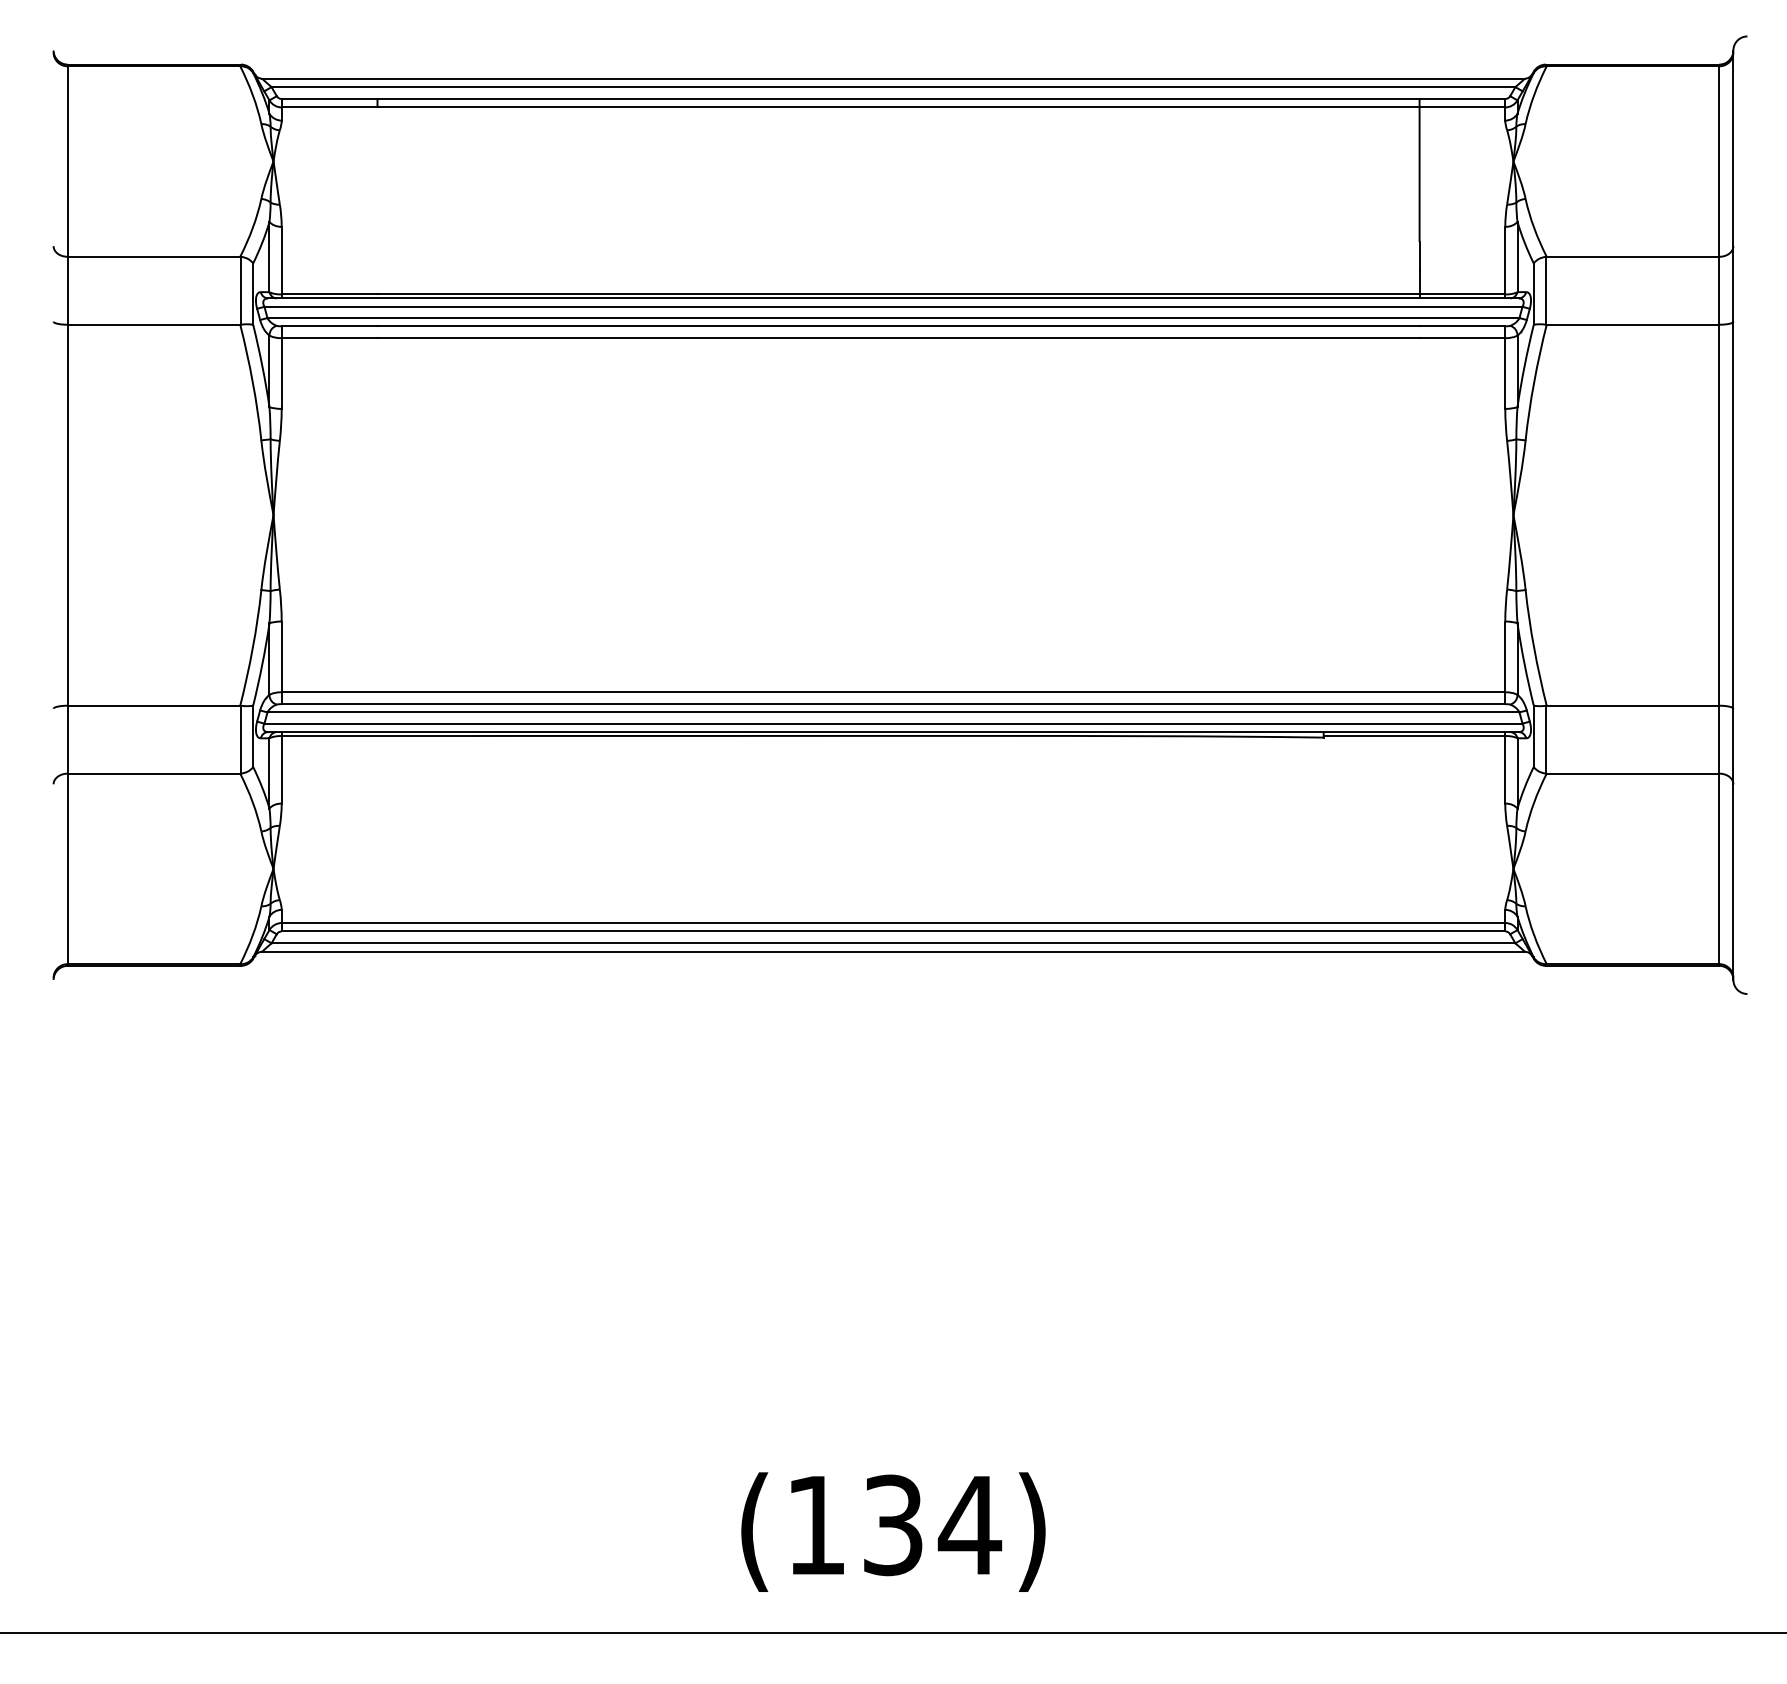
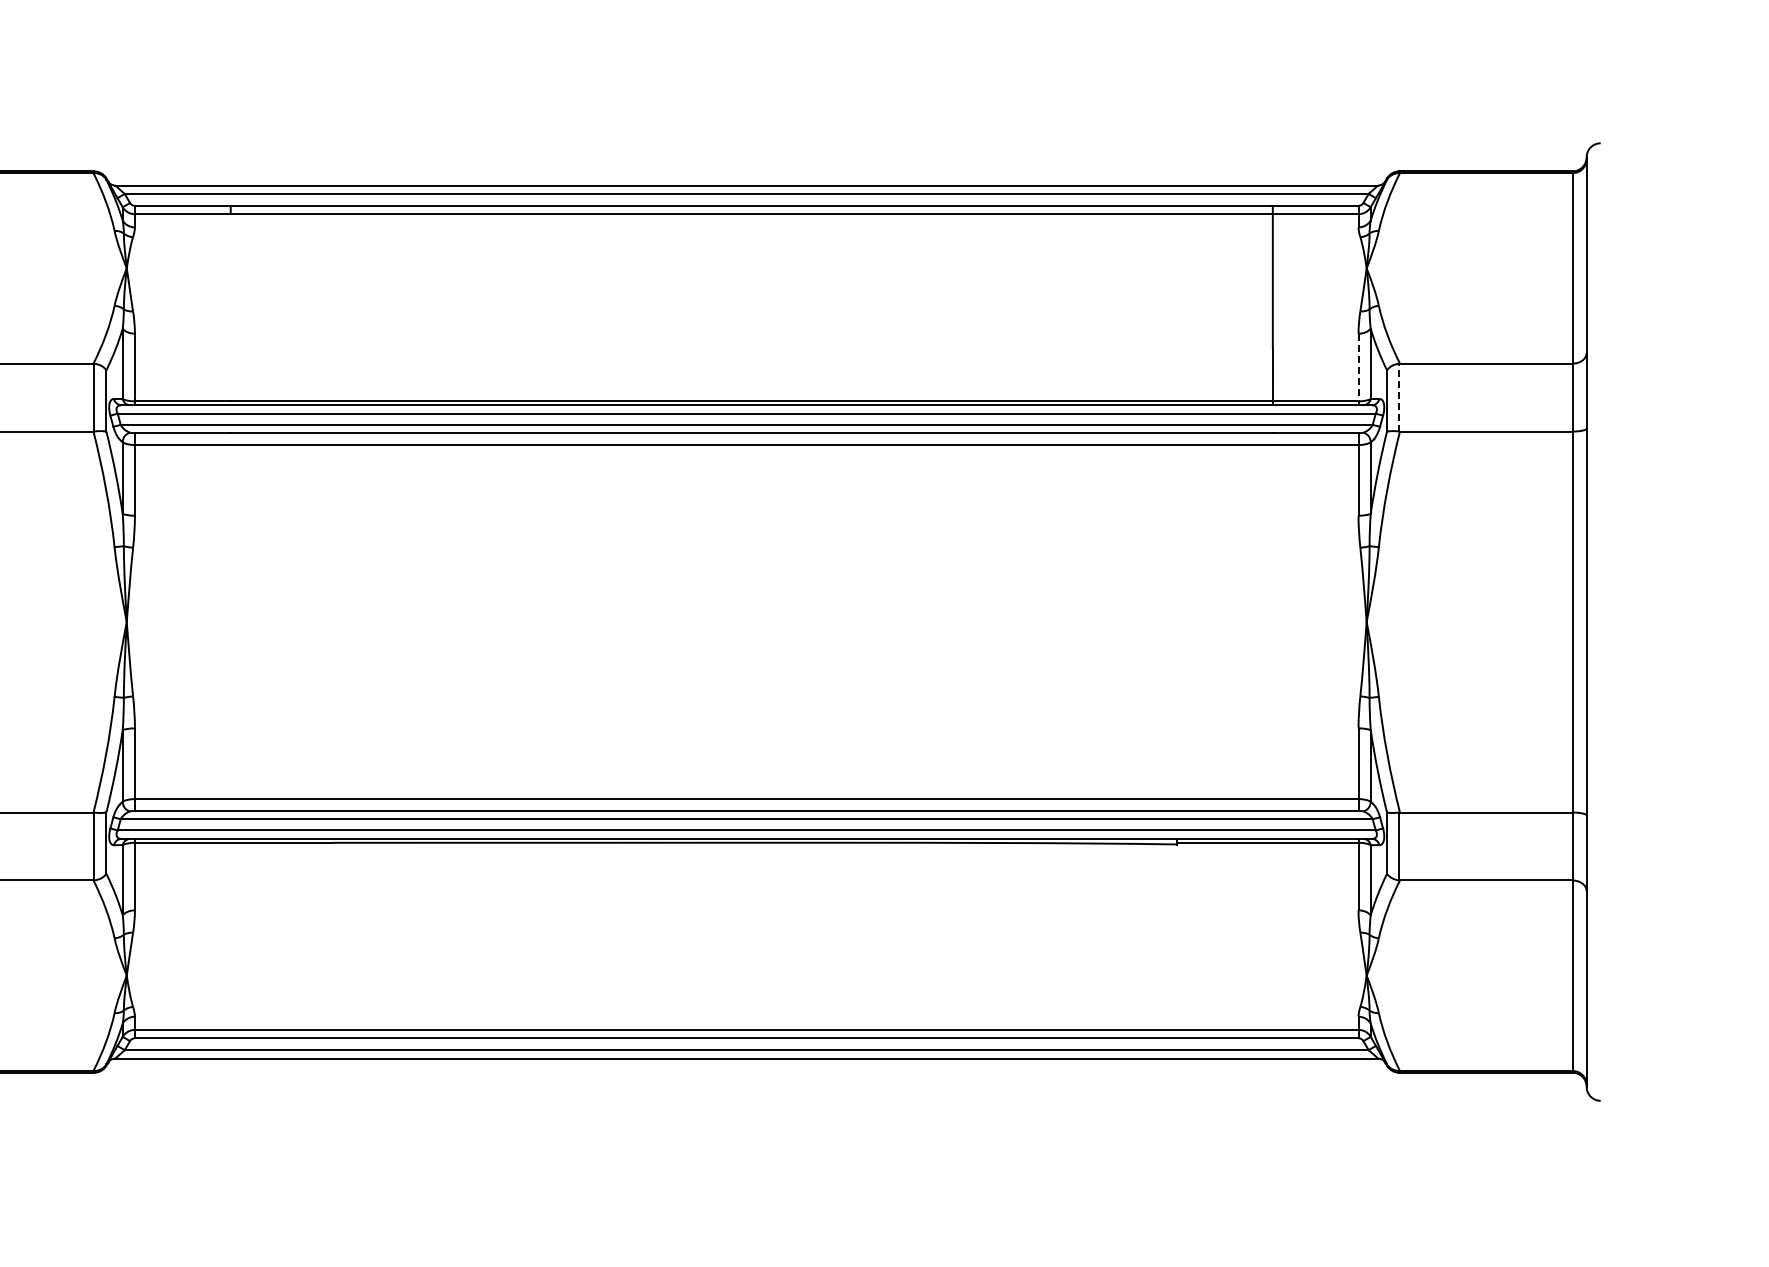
line: (1505, 260) -> (1358, 367), solid -> dashed
line: (1545, 290) -> (1398, 397), solid -> dashed

